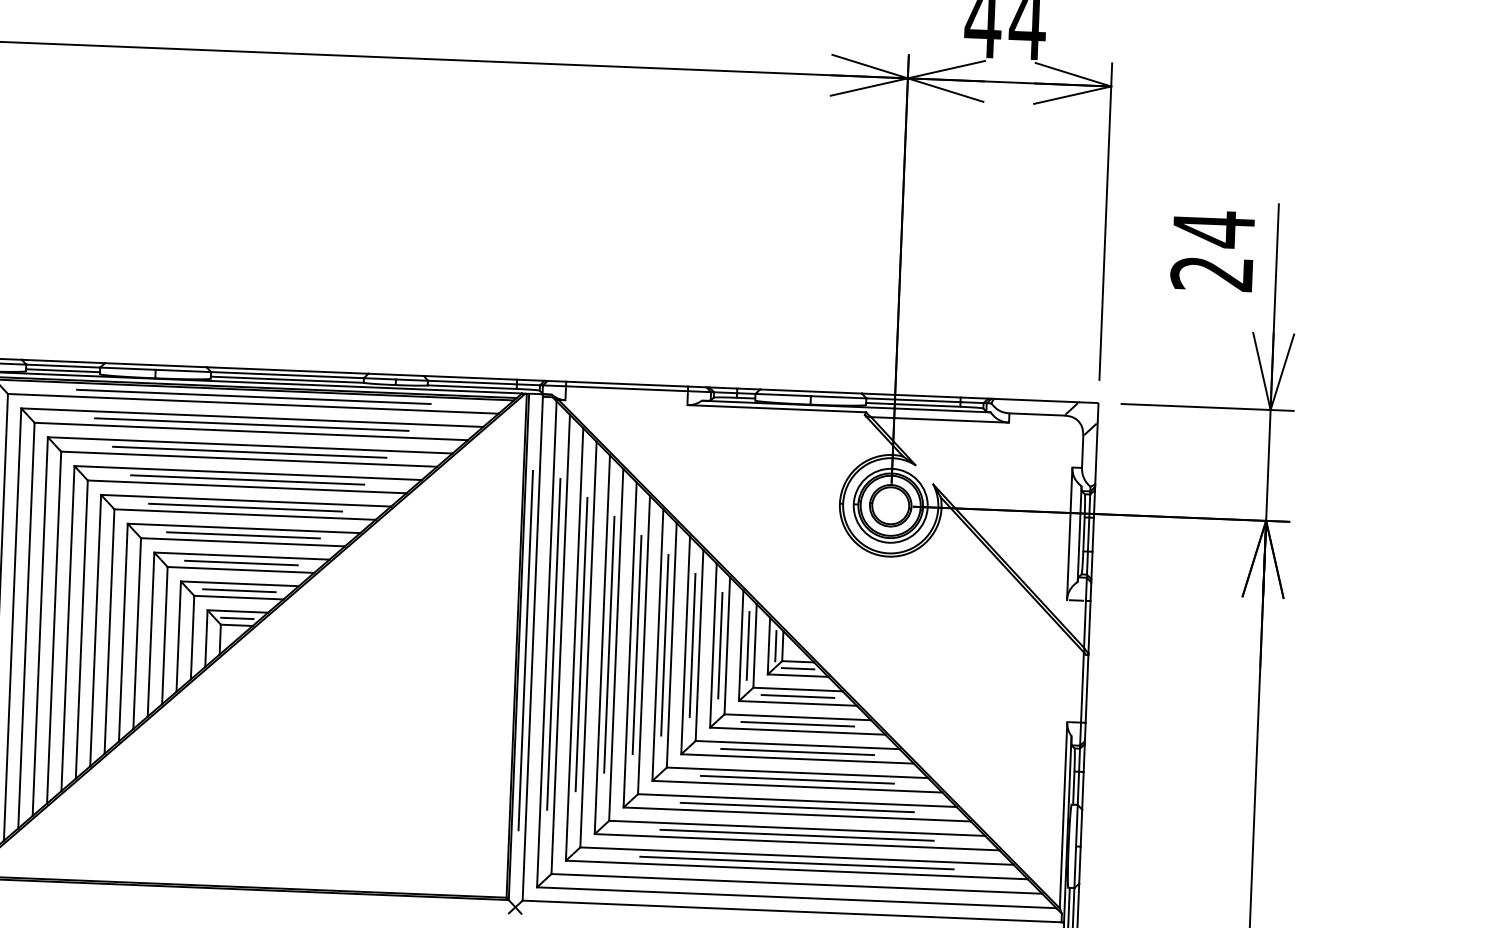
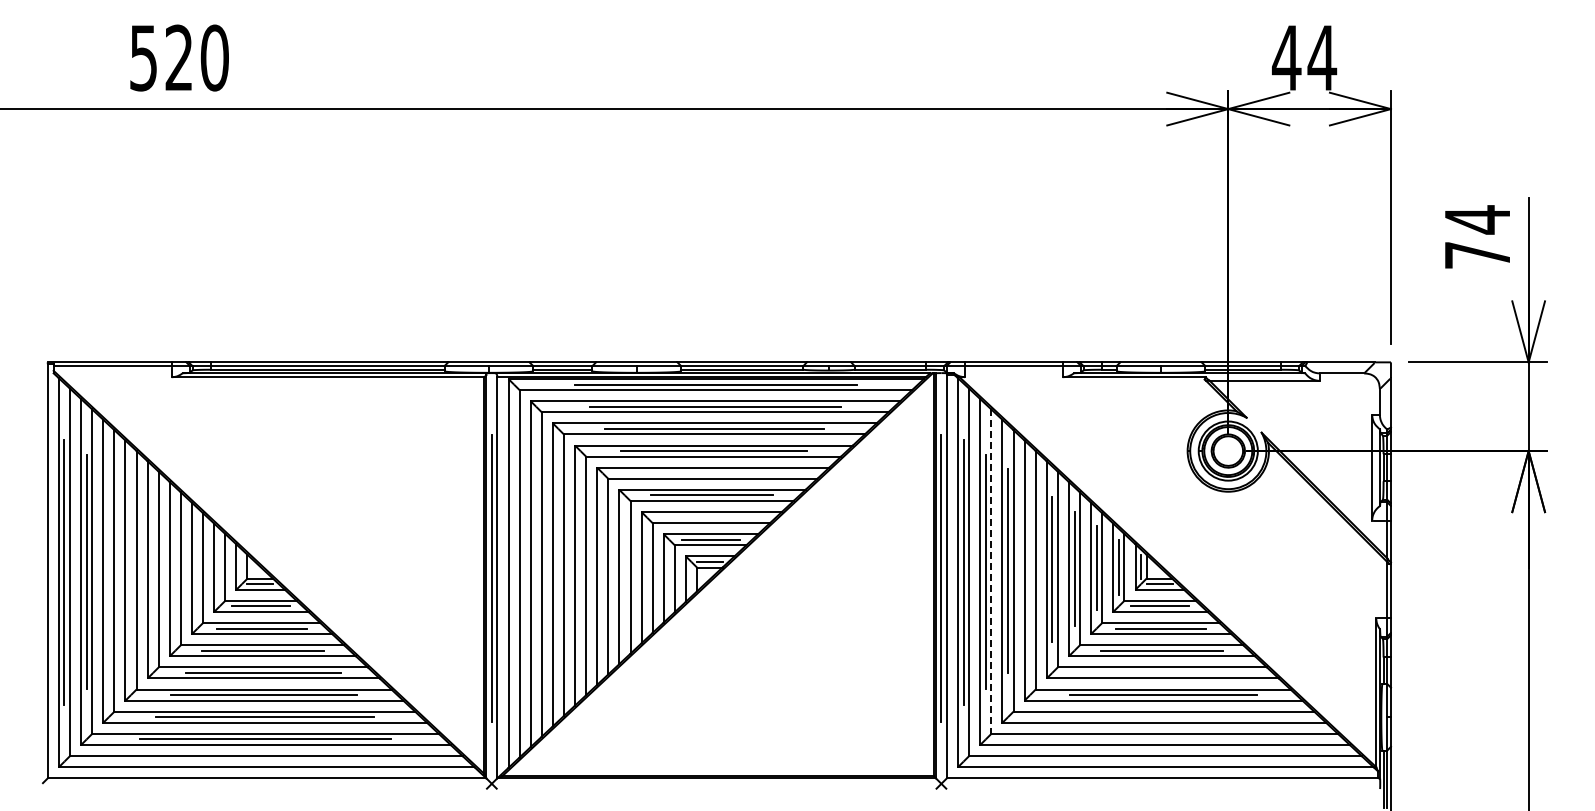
text: (1210, 273) -> (1476, 255), 24 -> 74
line: (244, 507) -> (712, 473), removed
line: (241, 562) -> (711, 517), removed
line: (588, 645) -> (991, 572), solid -> dashed
line: (637, 645) -> (1030, 570), removed
line: (797, 779) -> (1162, 672), removed
line: (796, 835) -> (1163, 717), removed
line: (796, 863) -> (1164, 739), removed

